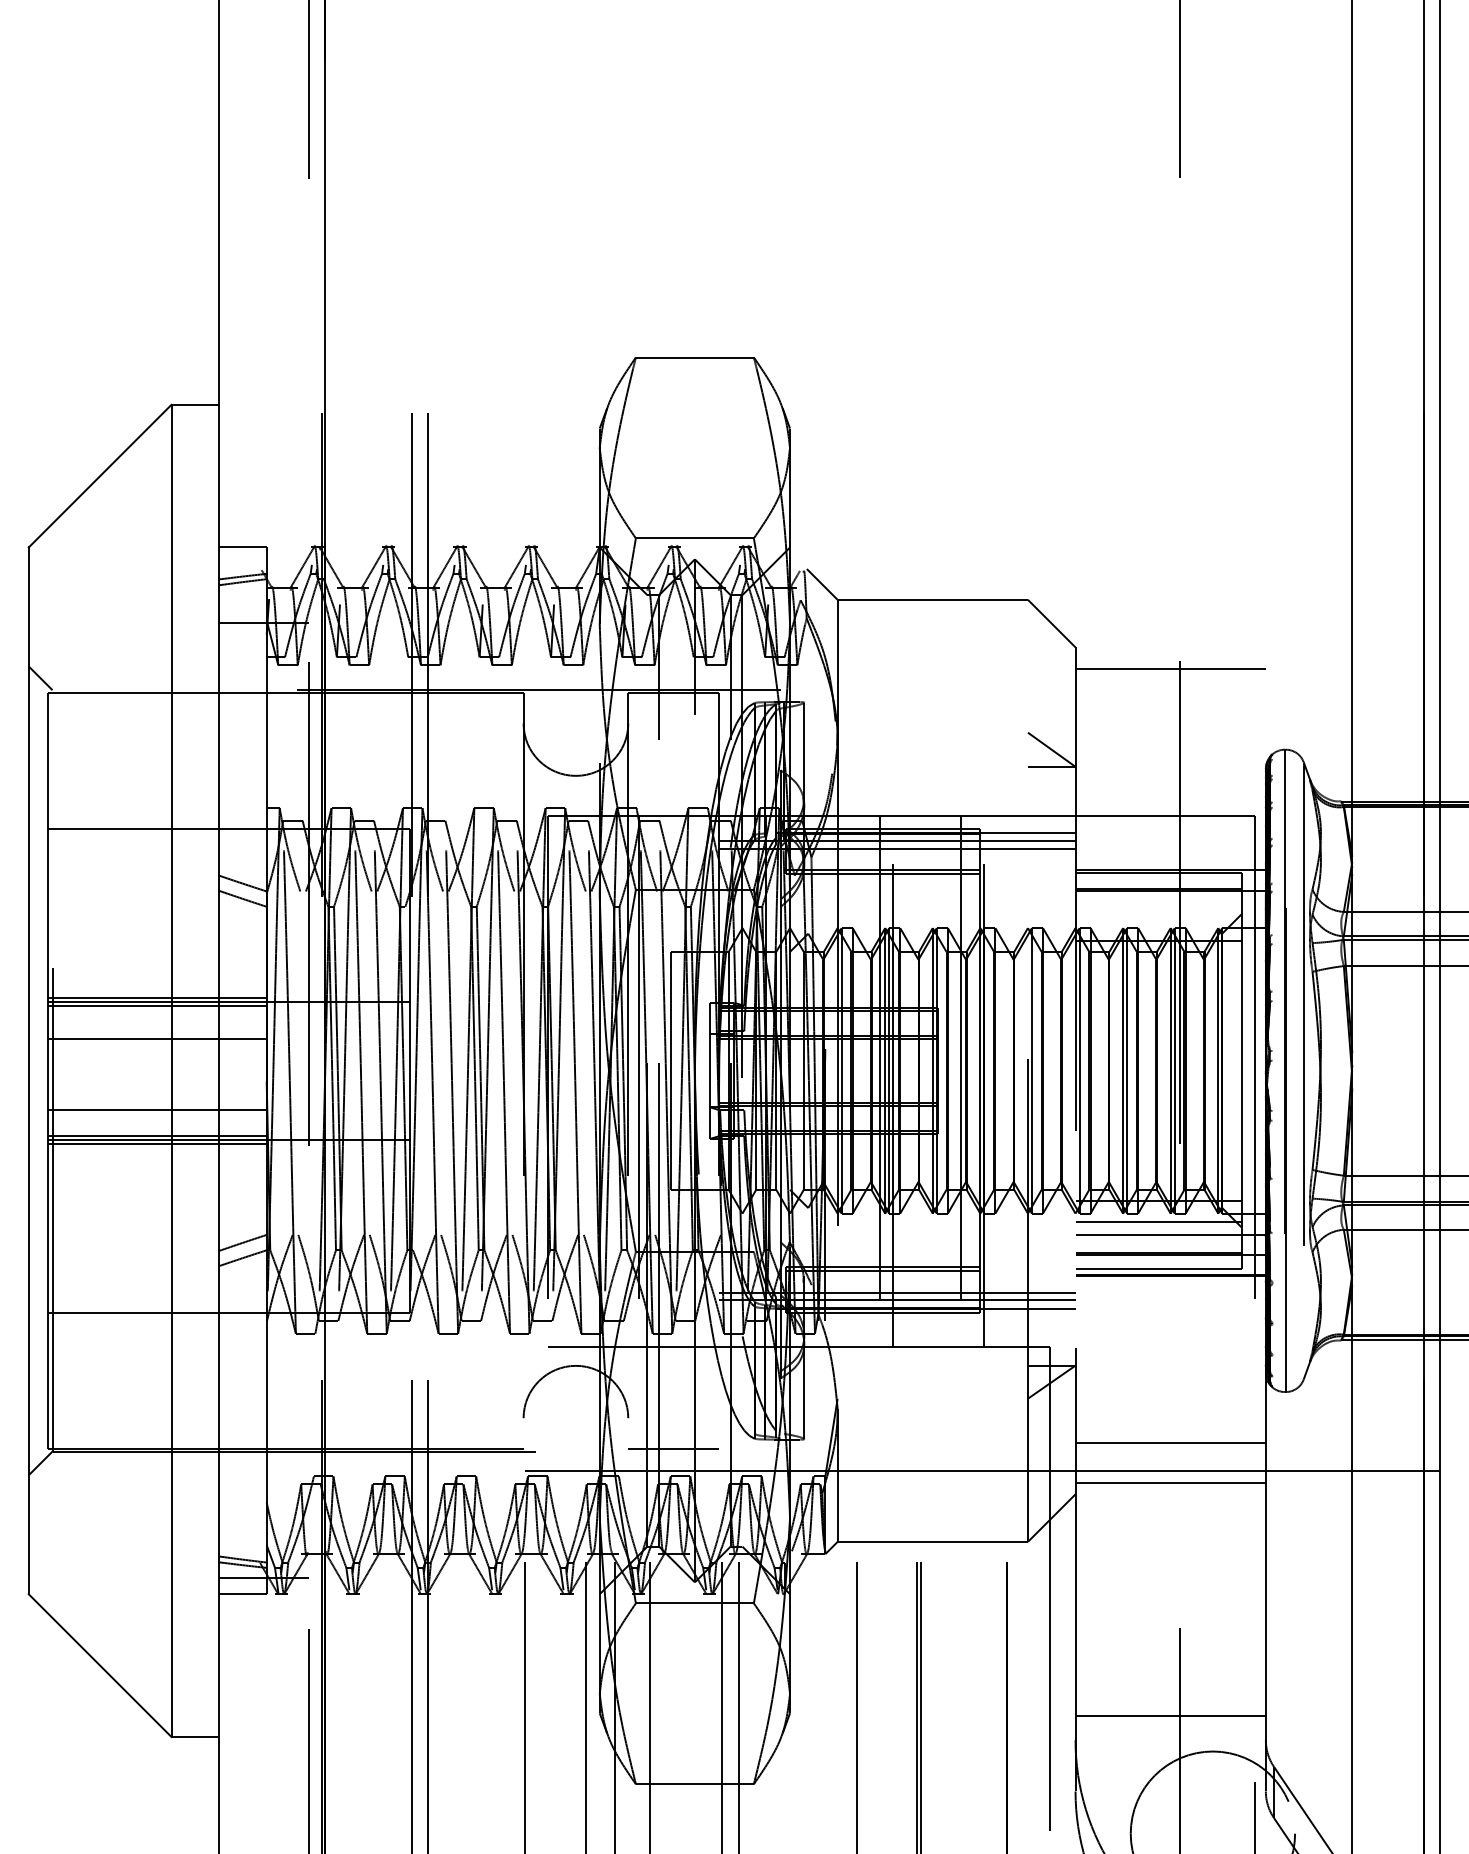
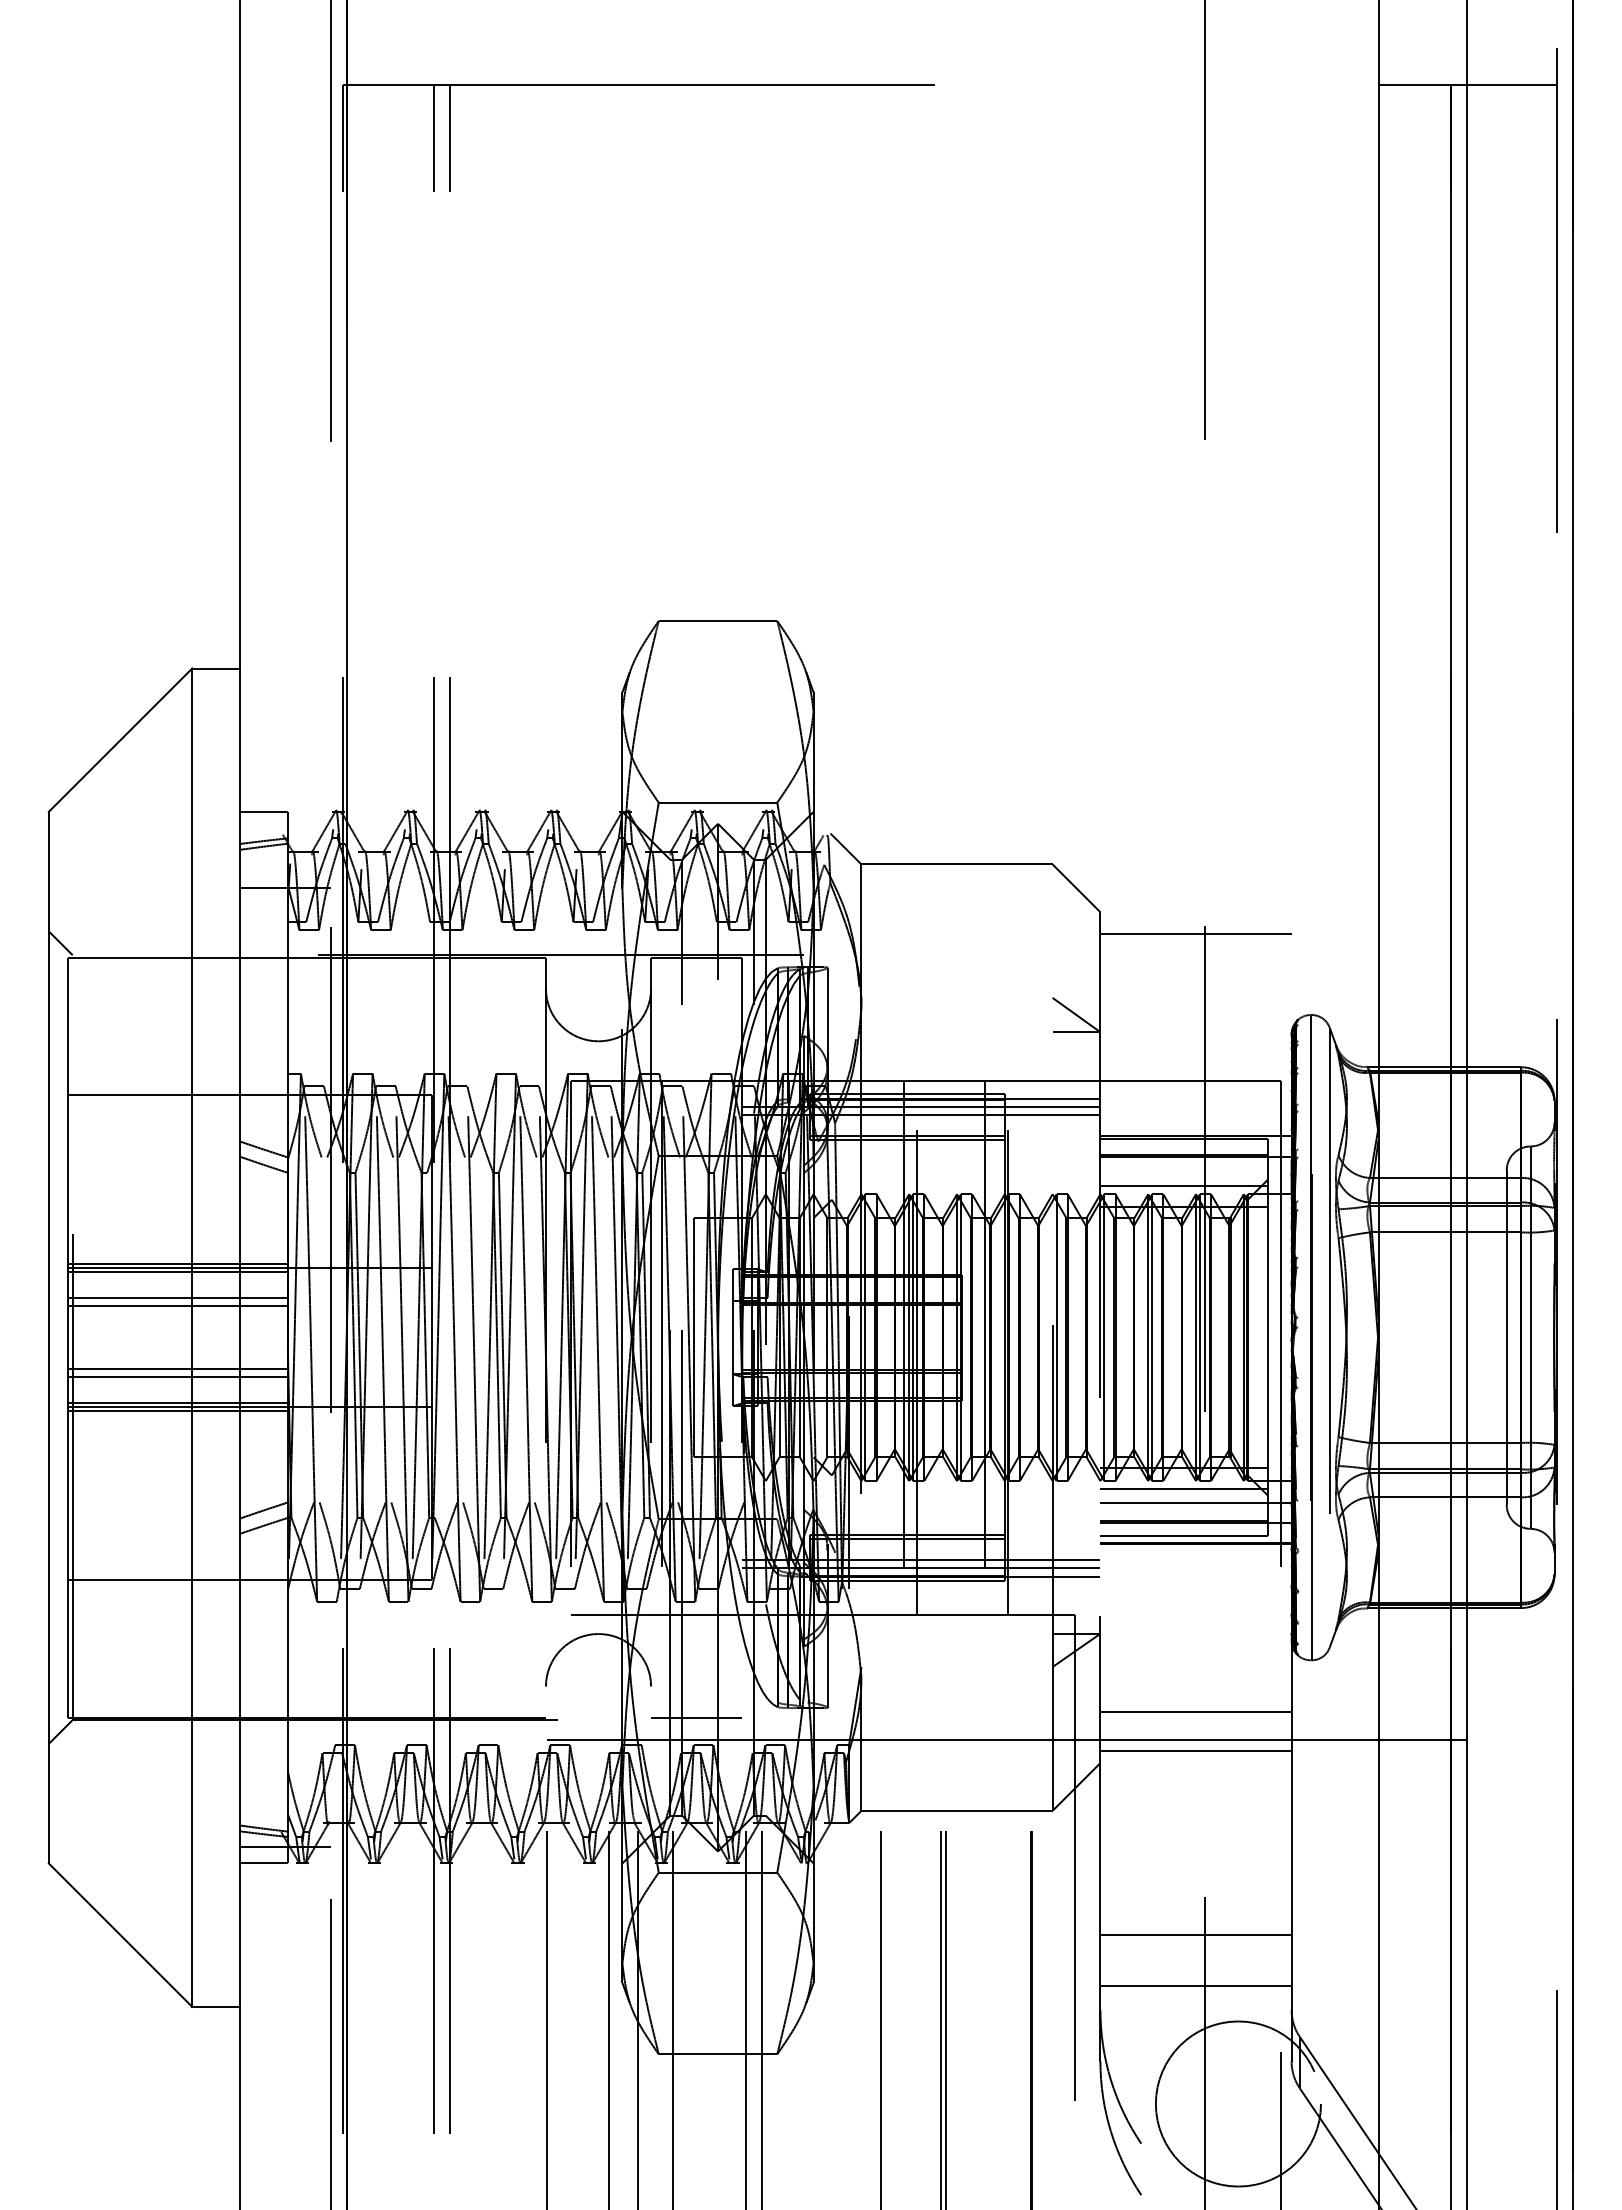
line: (1158, 919) -> (1183, 1185), added
line: (156, 1031) -> (177, 1298), added
line: (156, 1102) -> (177, 1369), added
line: (1170, 1664) -> (1195, 1934), added

